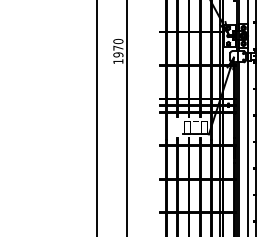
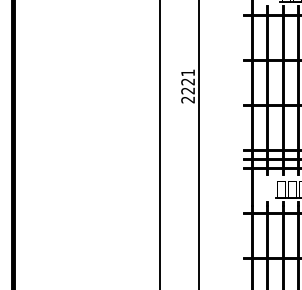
text: (118, 51) -> (188, 86), 1970 -> 2221

